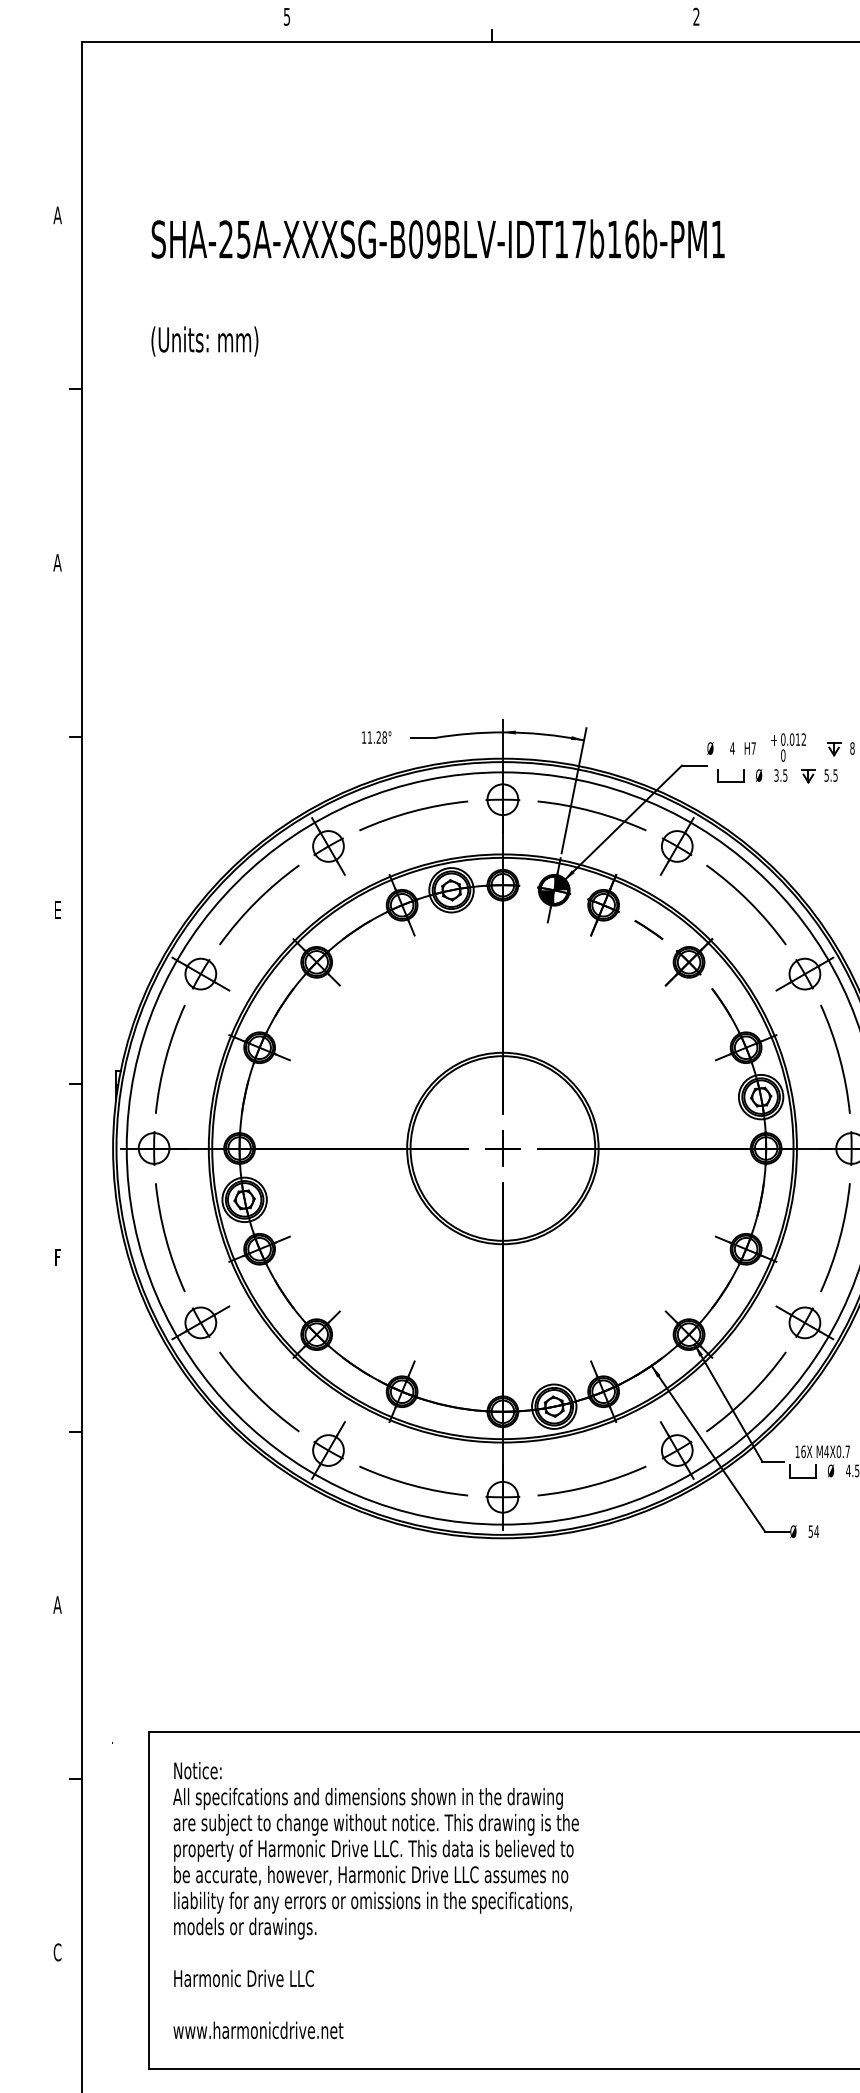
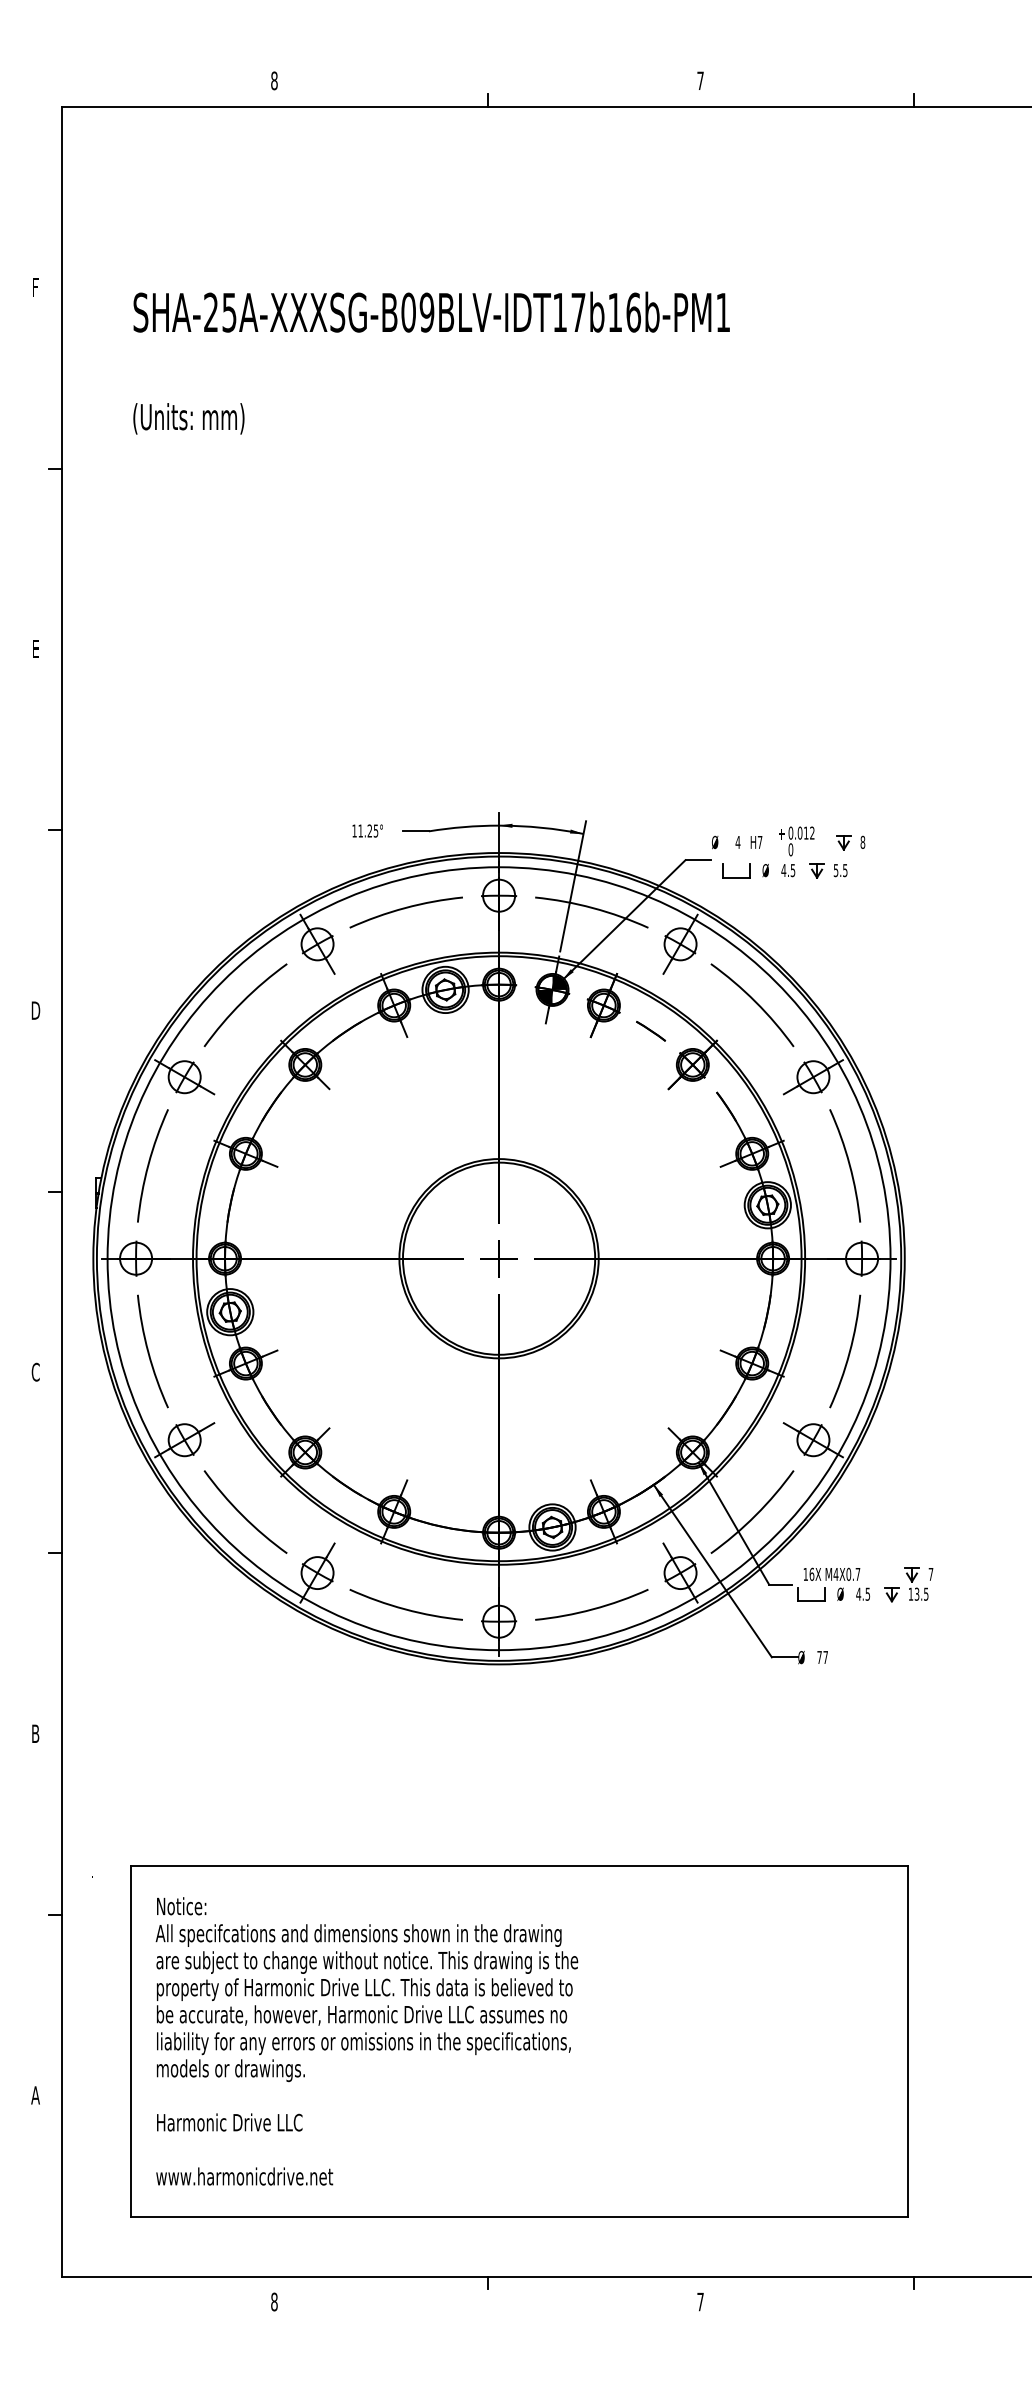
text: (287, 16) -> (274, 80), 5 -> 8
text: (696, 16) -> (700, 80), 2 -> 7
text: (57, 215) -> (35, 287), A -> F
text: (57, 563) -> (35, 649), A -> E
text: (384, 737) -> (375, 830), 11.28° -> 11.25°
text: (776, 775) -> (783, 870), 3.5 -> 4.5
text: (57, 910) -> (35, 1010), E -> D
text: (57, 1256) -> (35, 1371), F -> C
text: (813, 1531) -> (822, 1657), 54 -> 77
text: (57, 1604) -> (35, 1733), A -> B
text: (57, 1952) -> (35, 2095), C -> A

